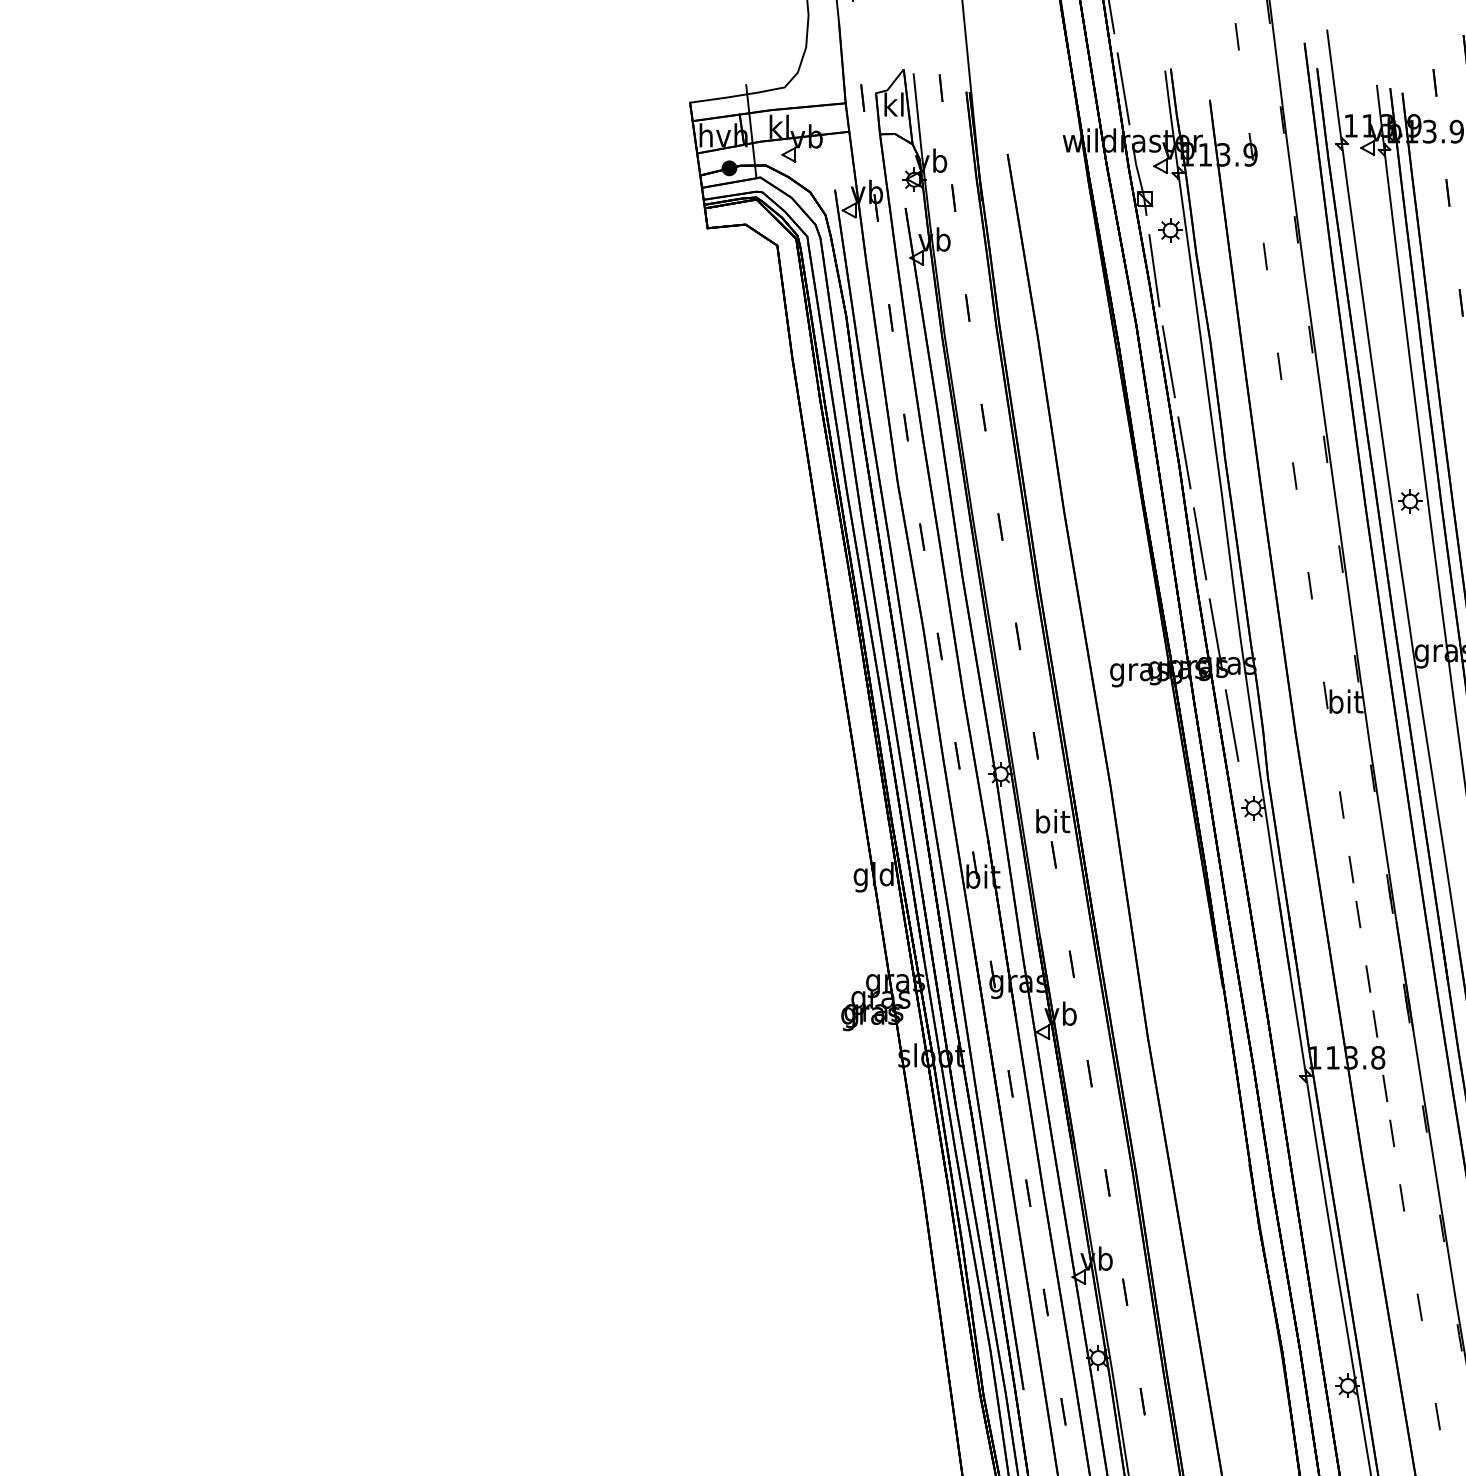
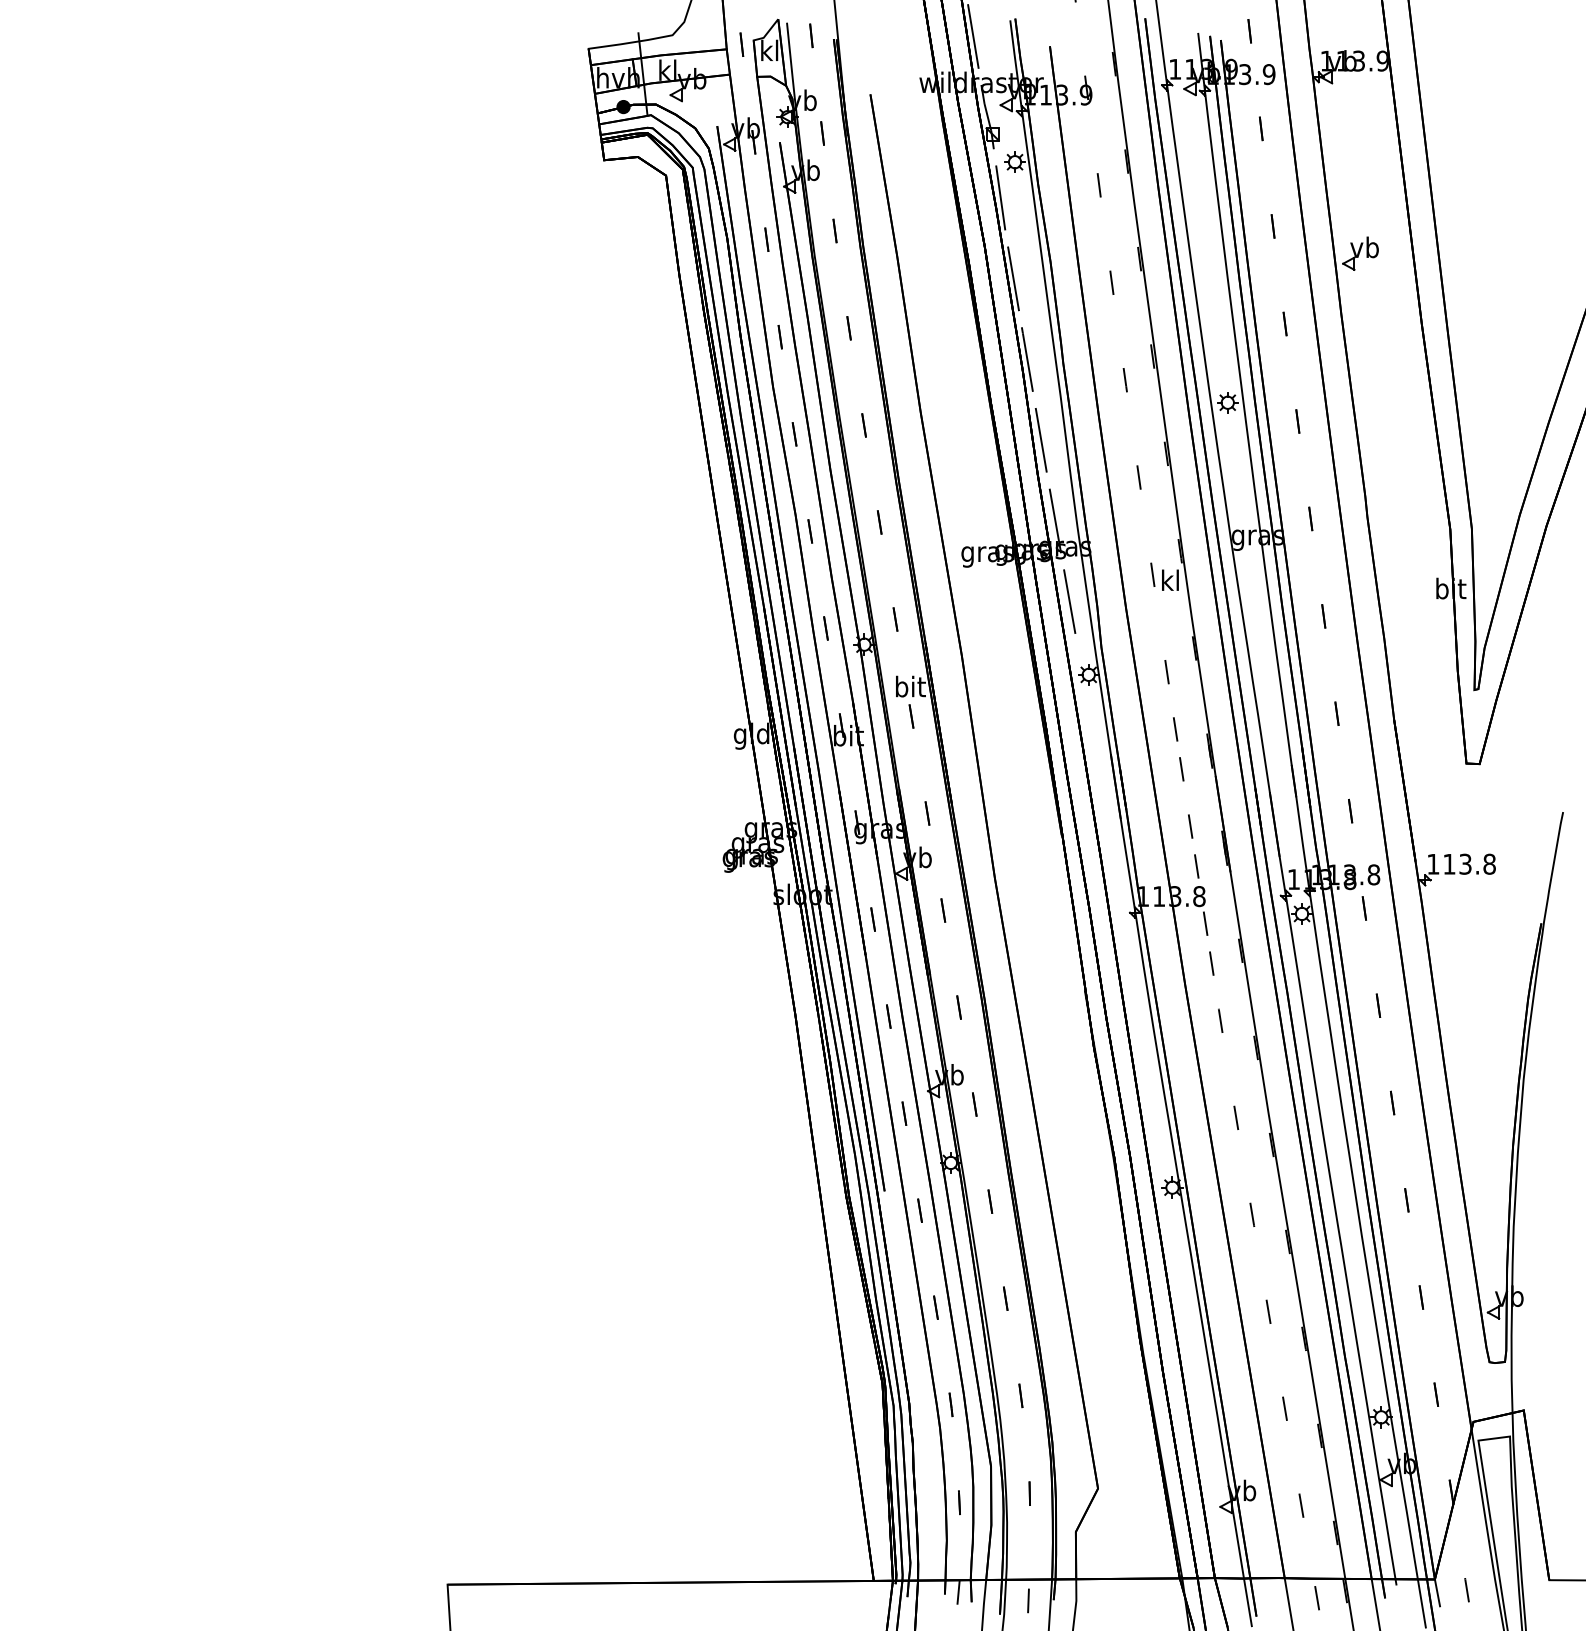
text: (1346, 701) -> (1171, 580), bit -> kl

